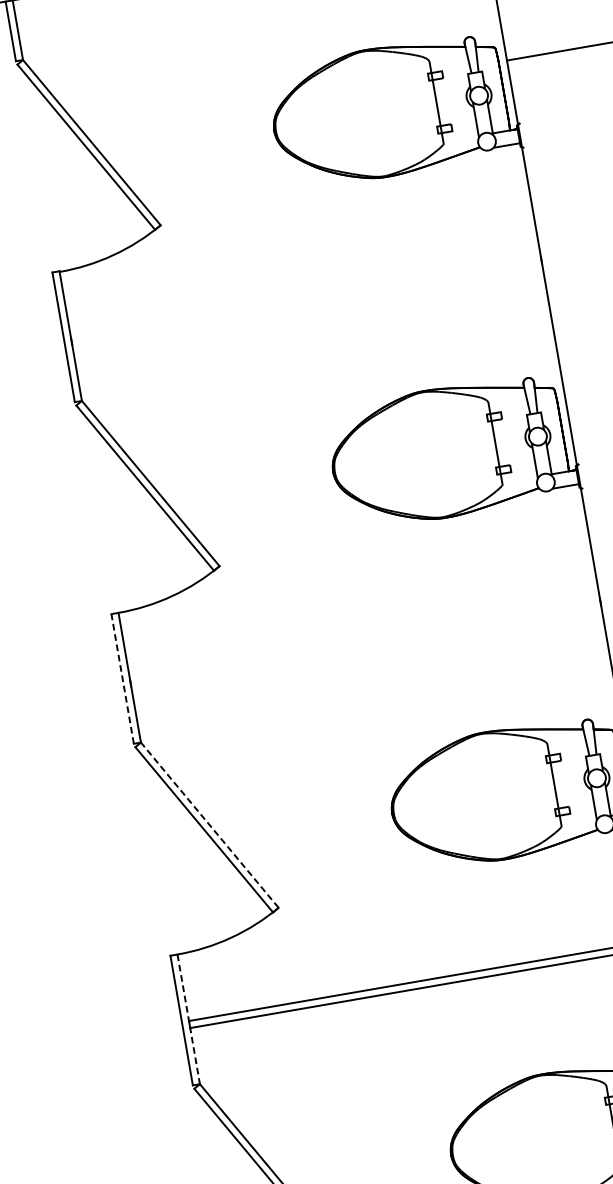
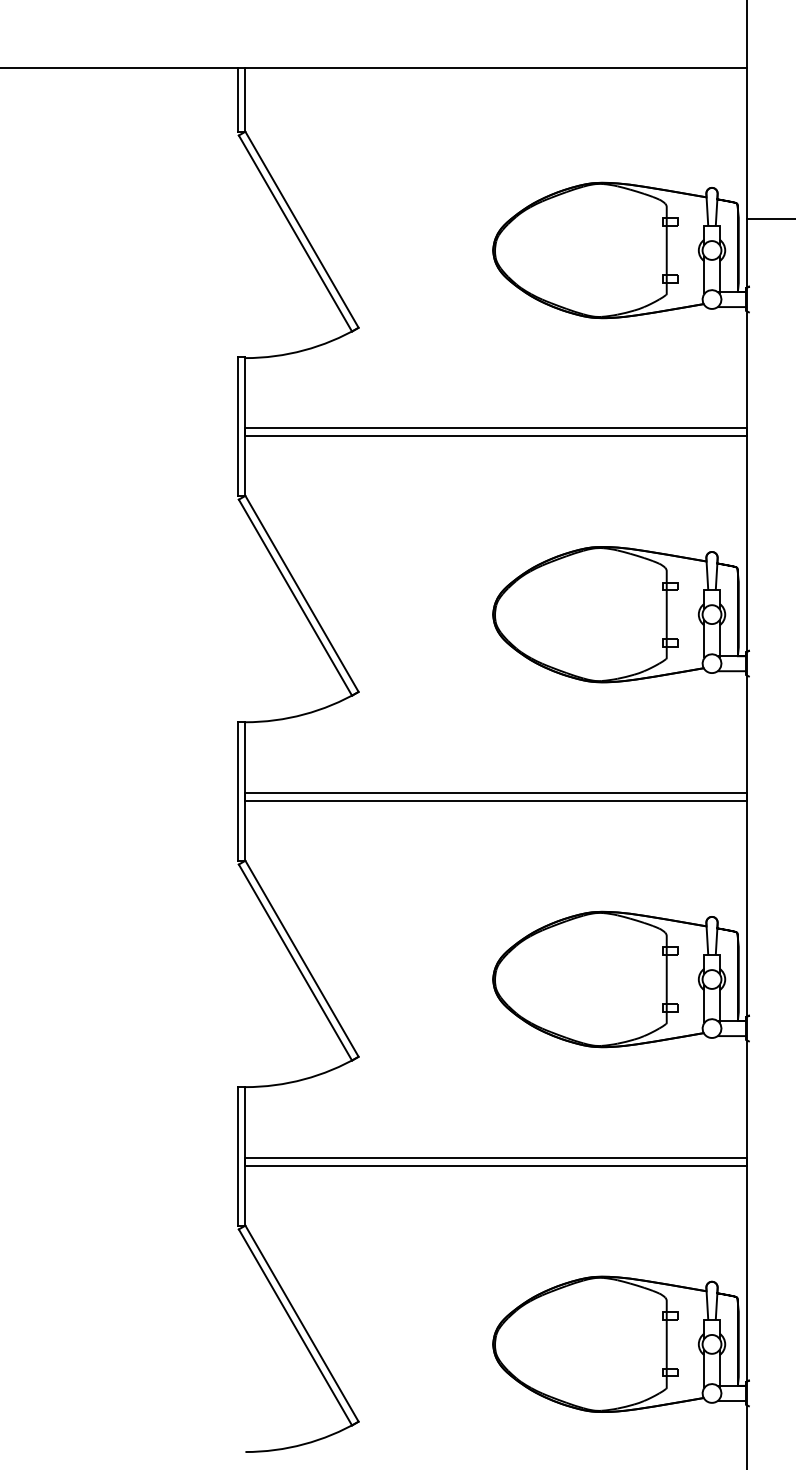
line: (306, 297) -> (496, 428), added
line: (307, 303) -> (496, 435), added
line: (365, 638) -> (496, 793), added
line: (366, 645) -> (496, 800), added
line: (122, 678) -> (237, 791), dashed -> solid
line: (209, 824) -> (301, 958), dashed -> solid
line: (188, 1019) -> (245, 1156), dashed -> solid

